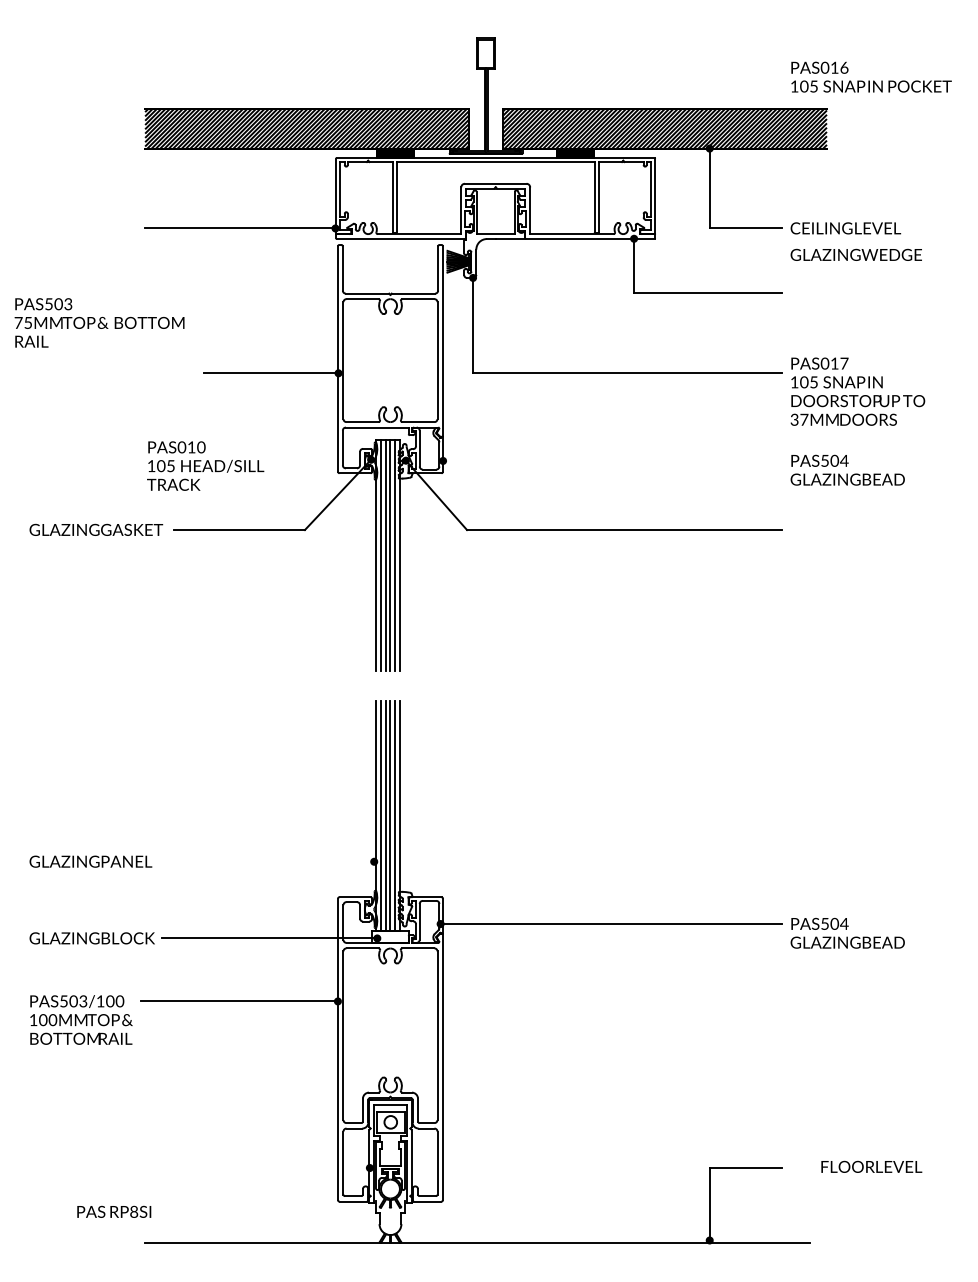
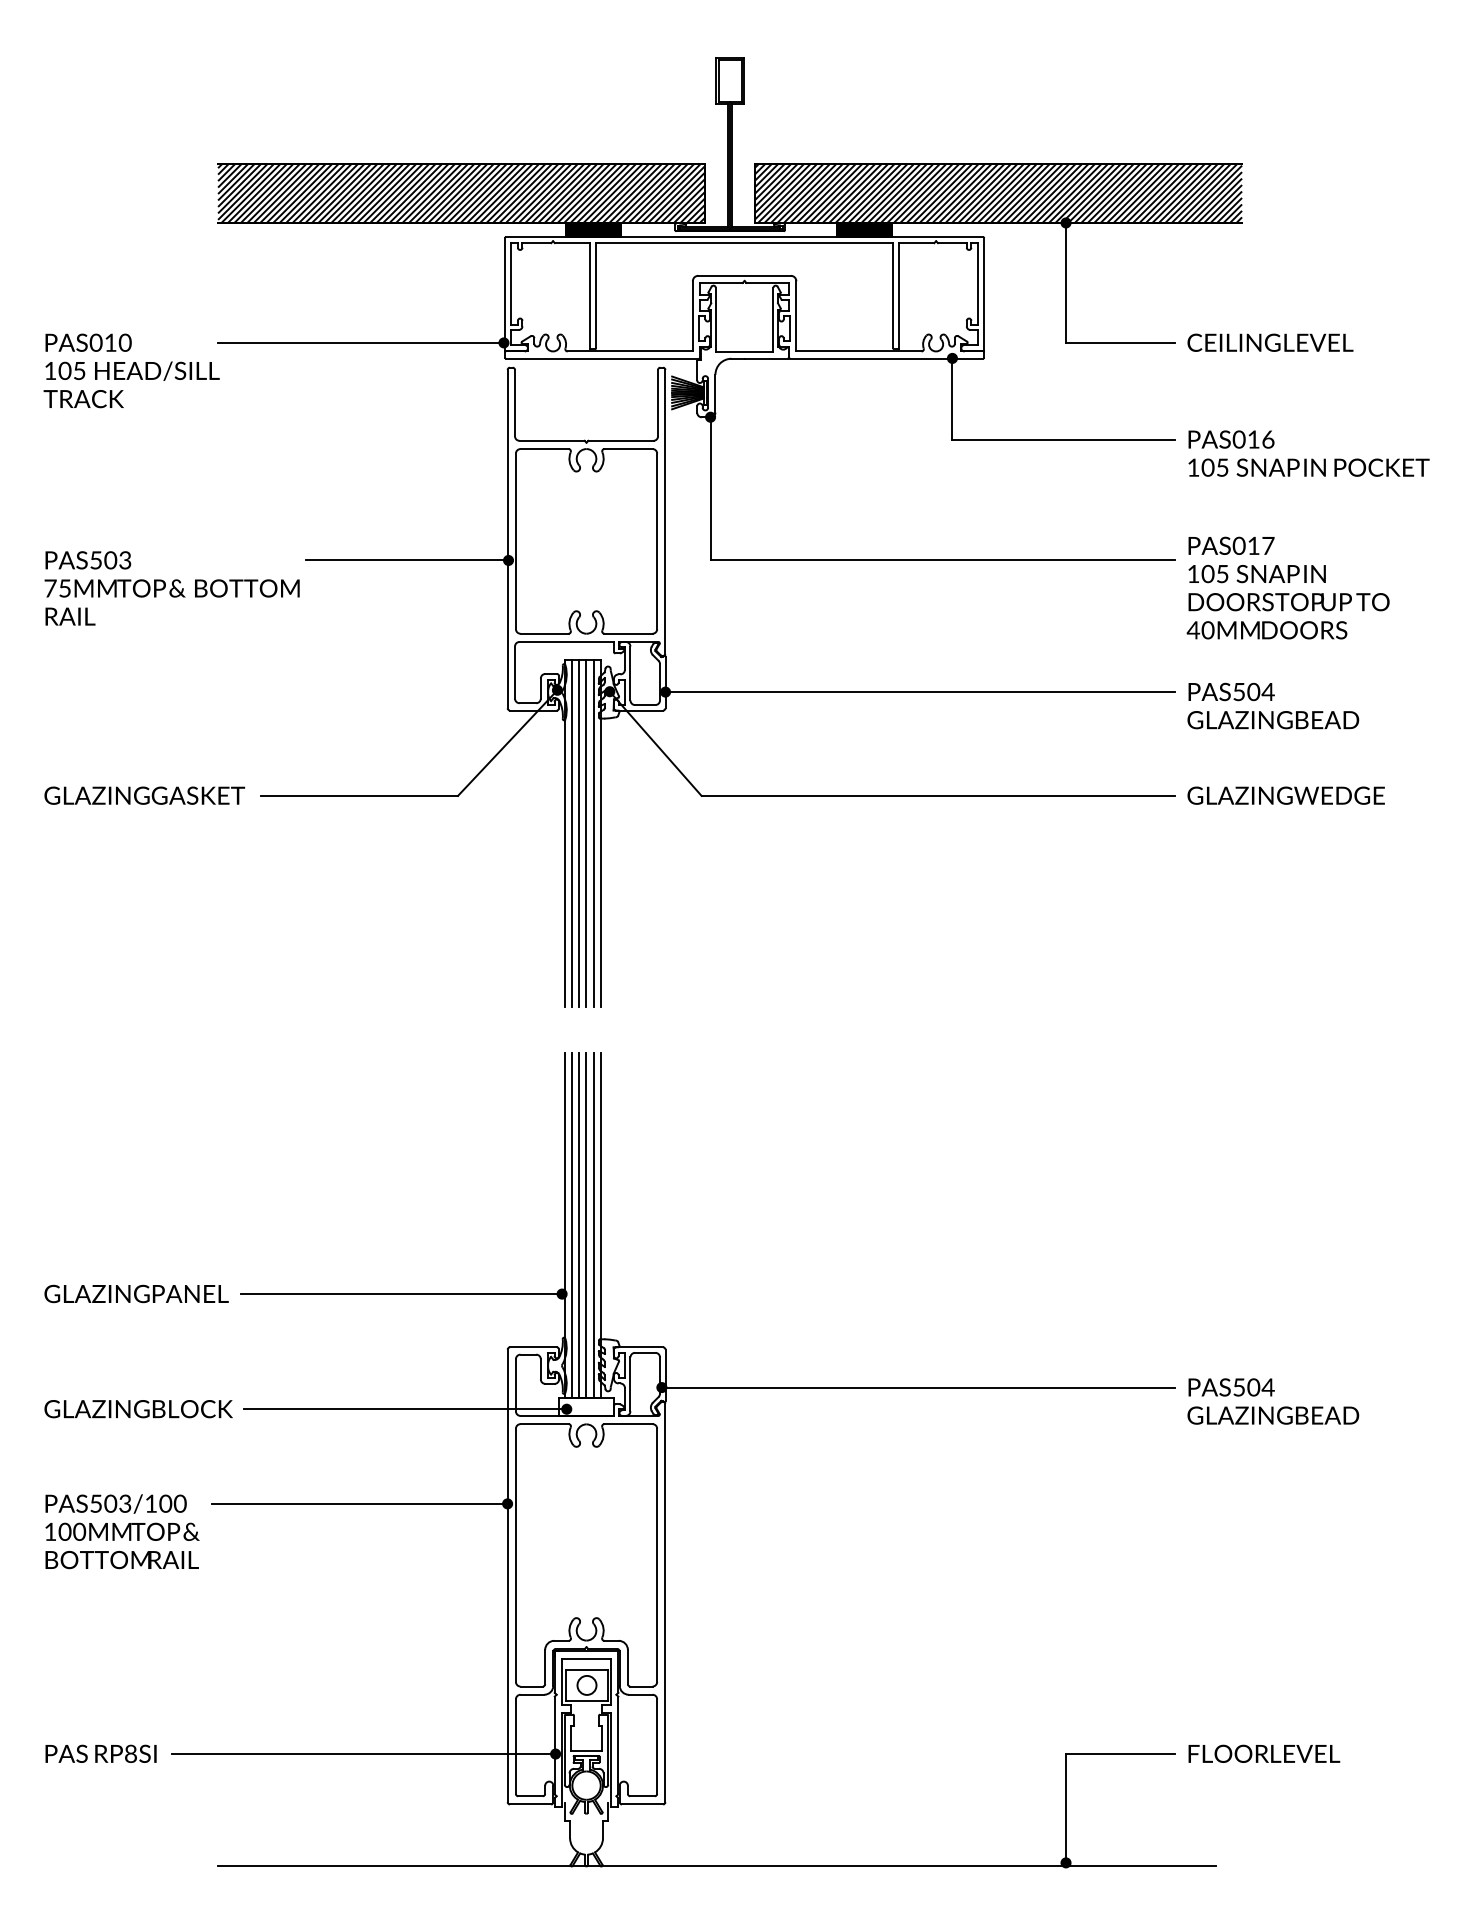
text: (871, 76) -> (1308, 452), moved
text: (855, 254) -> (1284, 795), moved
text: (99, 322) -> (172, 587), moved
text: (799, 419) -> (1200, 629), 37MM -> 40MM
line: (612, 460) -> (919, 691), added
text: (205, 465) -> (131, 370), moved
line: (267, 861) -> (401, 1293), added
text: (871, 1166) -> (1263, 1753), moved
line: (241, 1168) -> (362, 1754), added
text: (114, 1211) -> (101, 1753), moved

